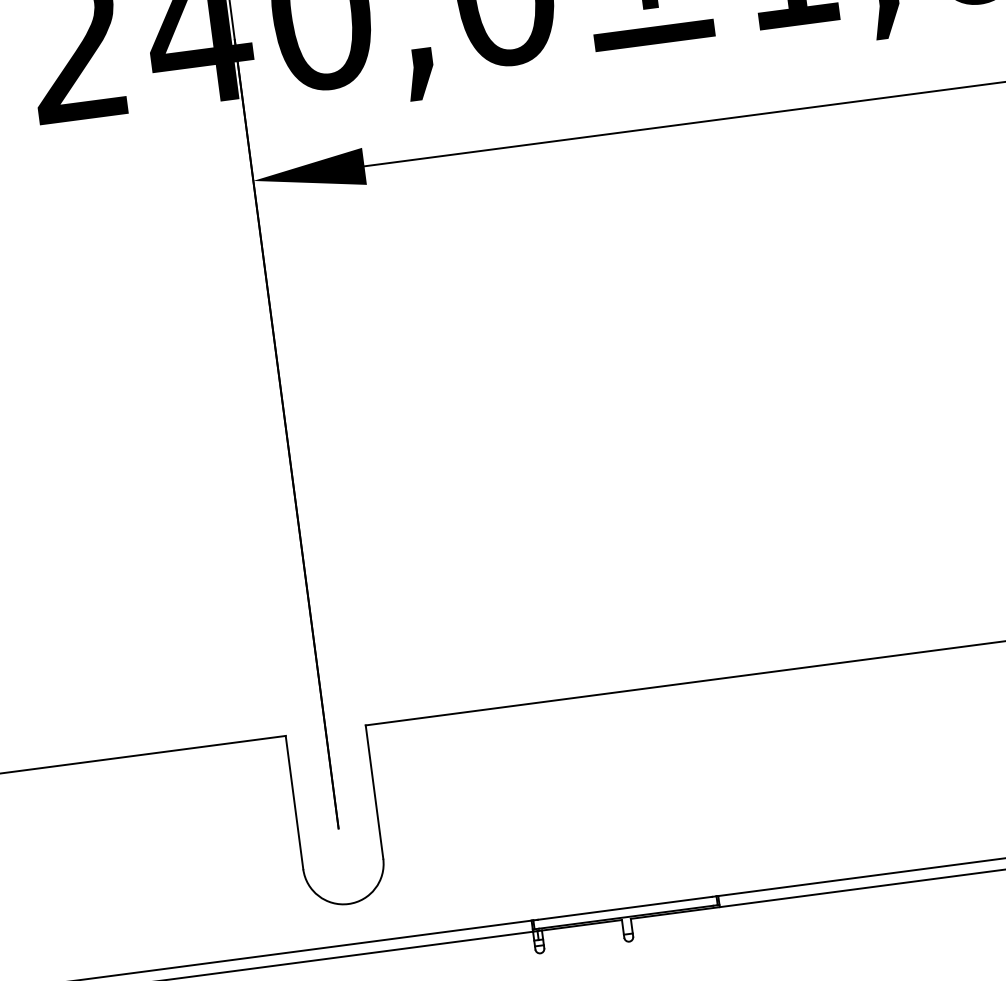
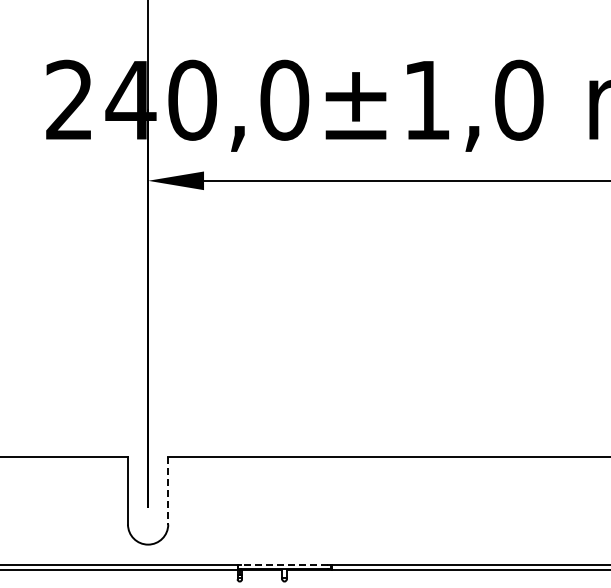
line: (374, 791) -> (168, 490), solid -> dashed
line: (624, 907) -> (284, 564), solid -> dashed

